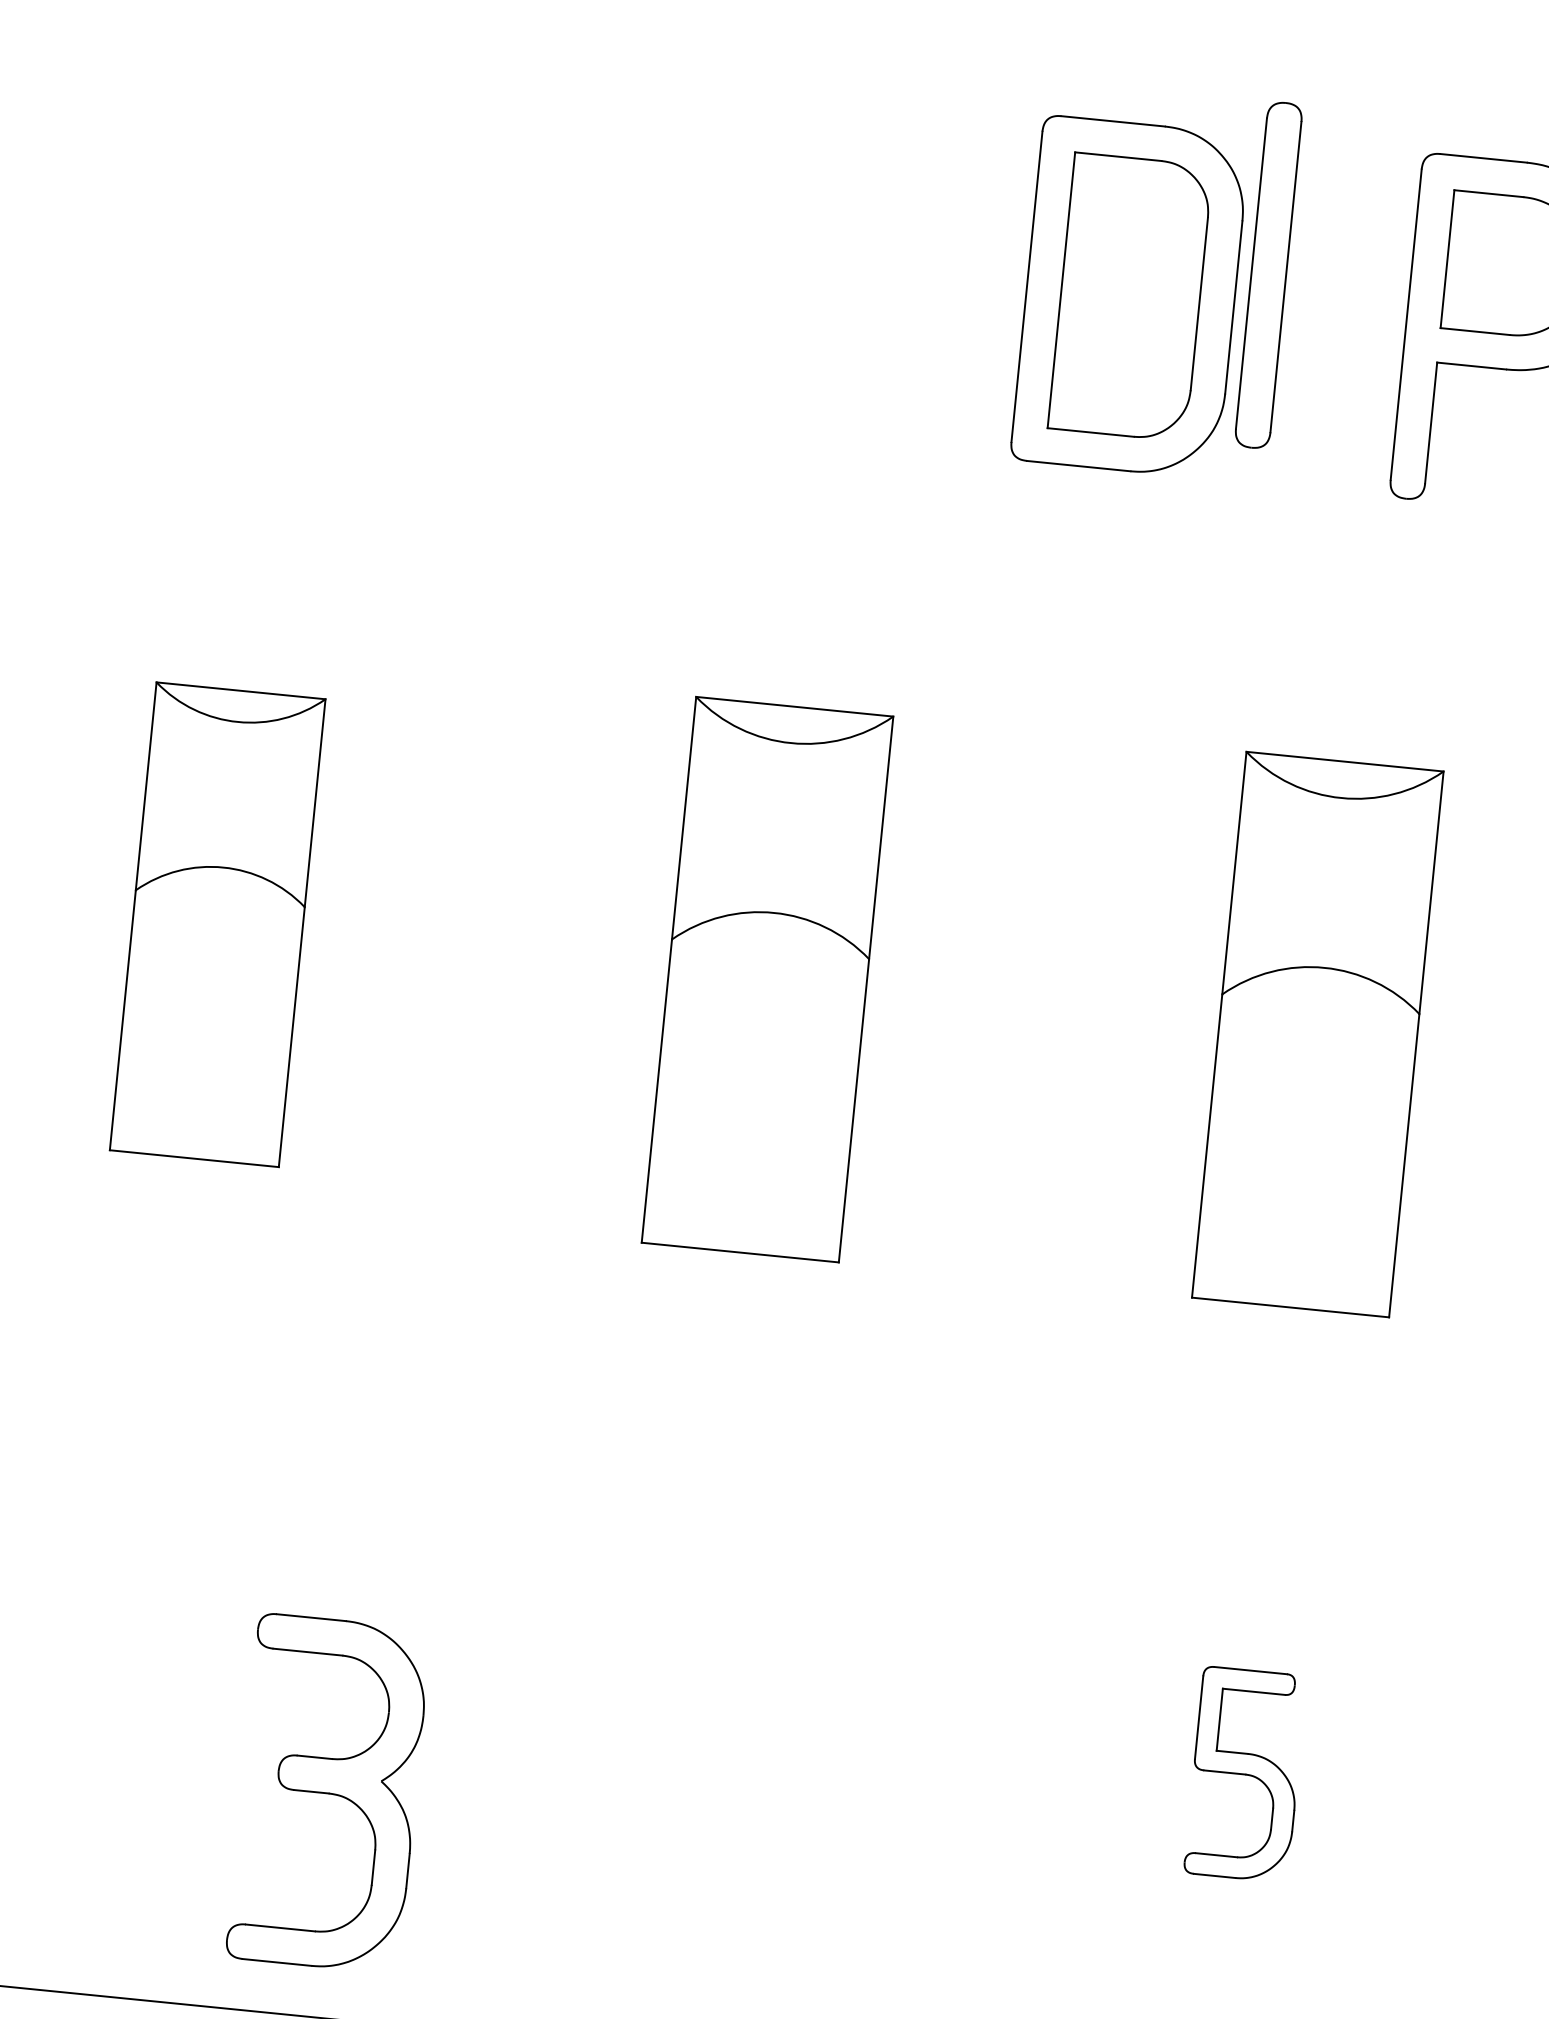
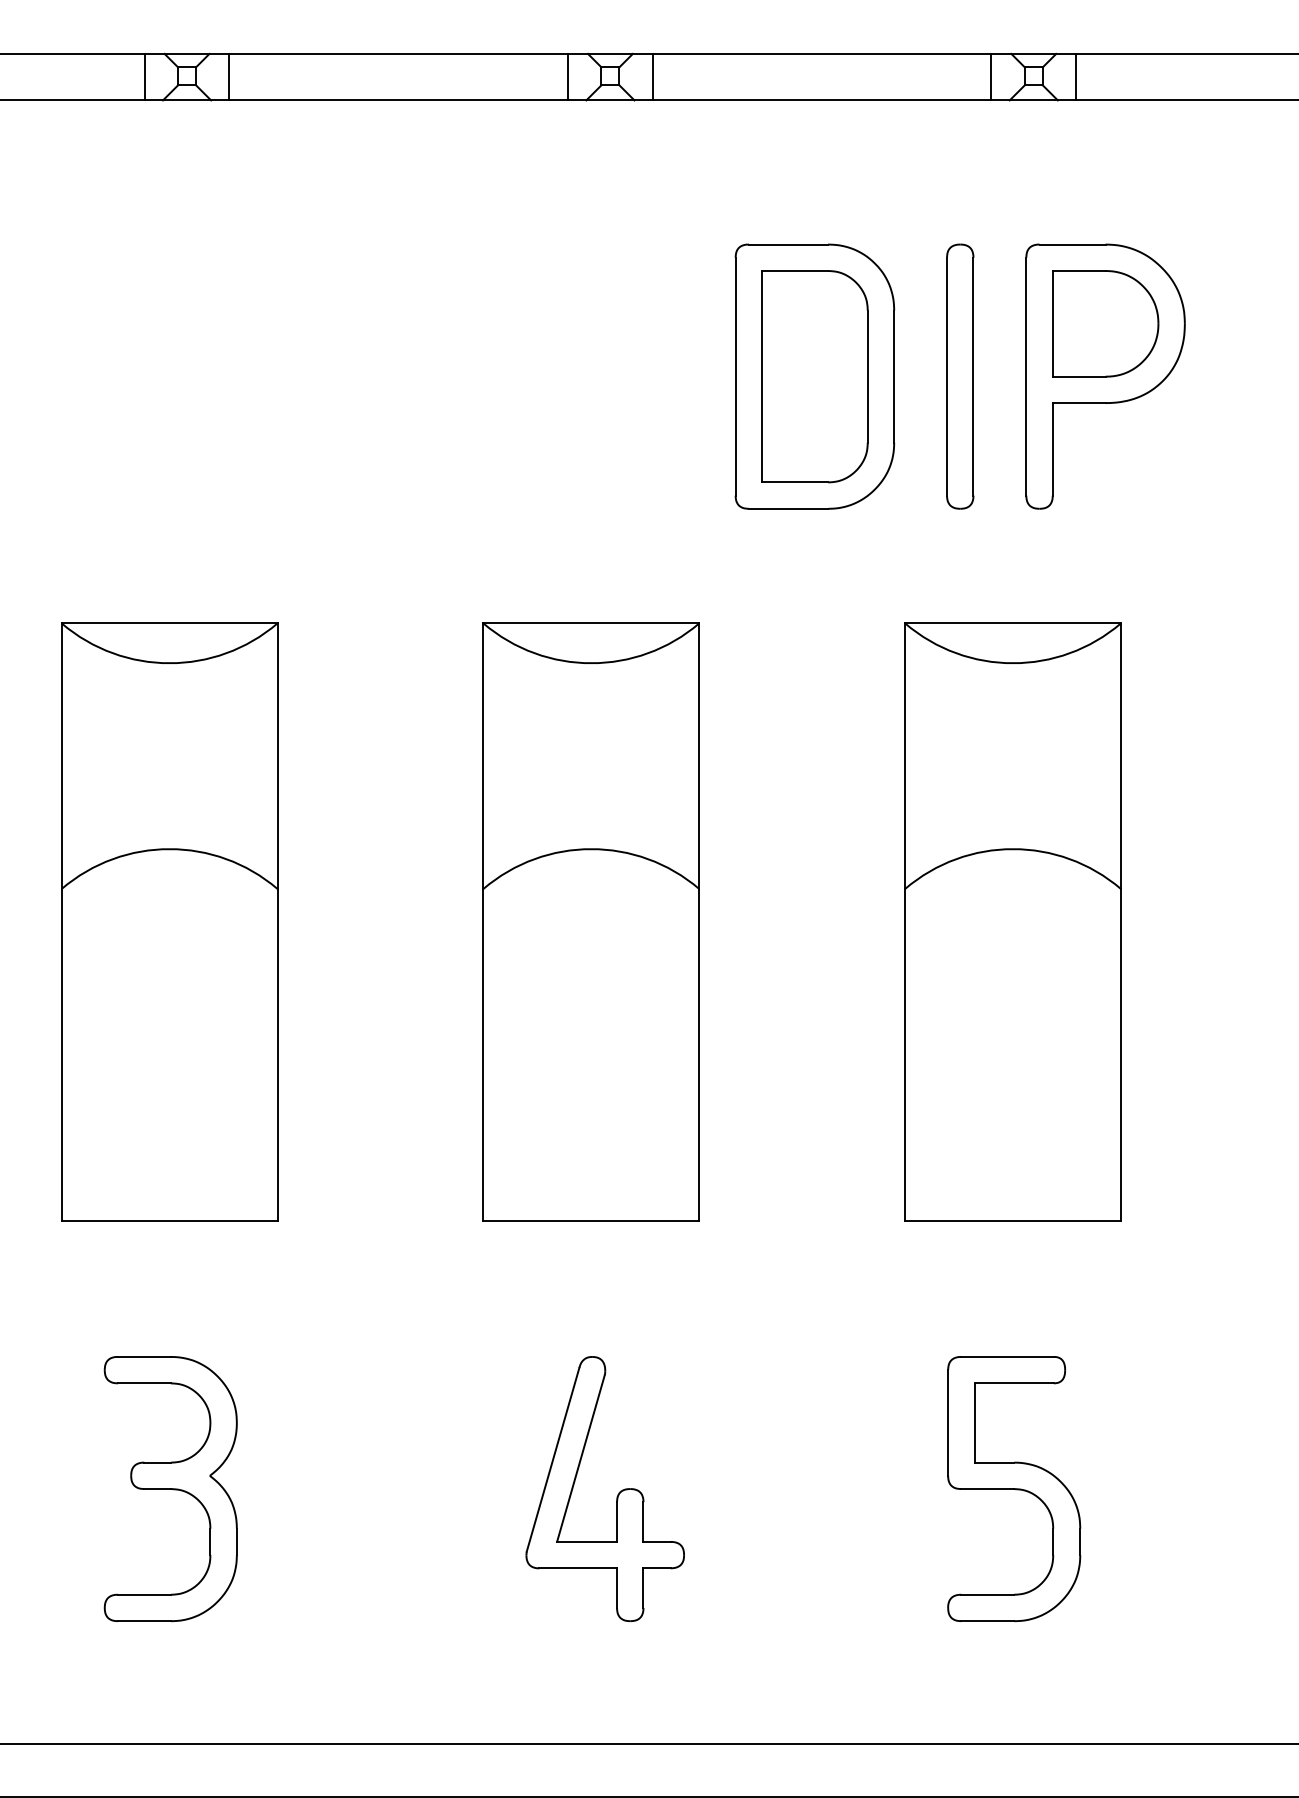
part: (1269, 275) -> (960, 376), moved
part: (217, 923) -> (169, 921), size x1.67
part: (766, 978) -> (590, 921), size x1.43
part: (1317, 1033) -> (1012, 921), size x1.43
part: (725, 1732) -> (616, 1496), added
part: (1245, 1774) -> (1014, 1489), size x1.67
part: (328, 1794) -> (170, 1489), moved

